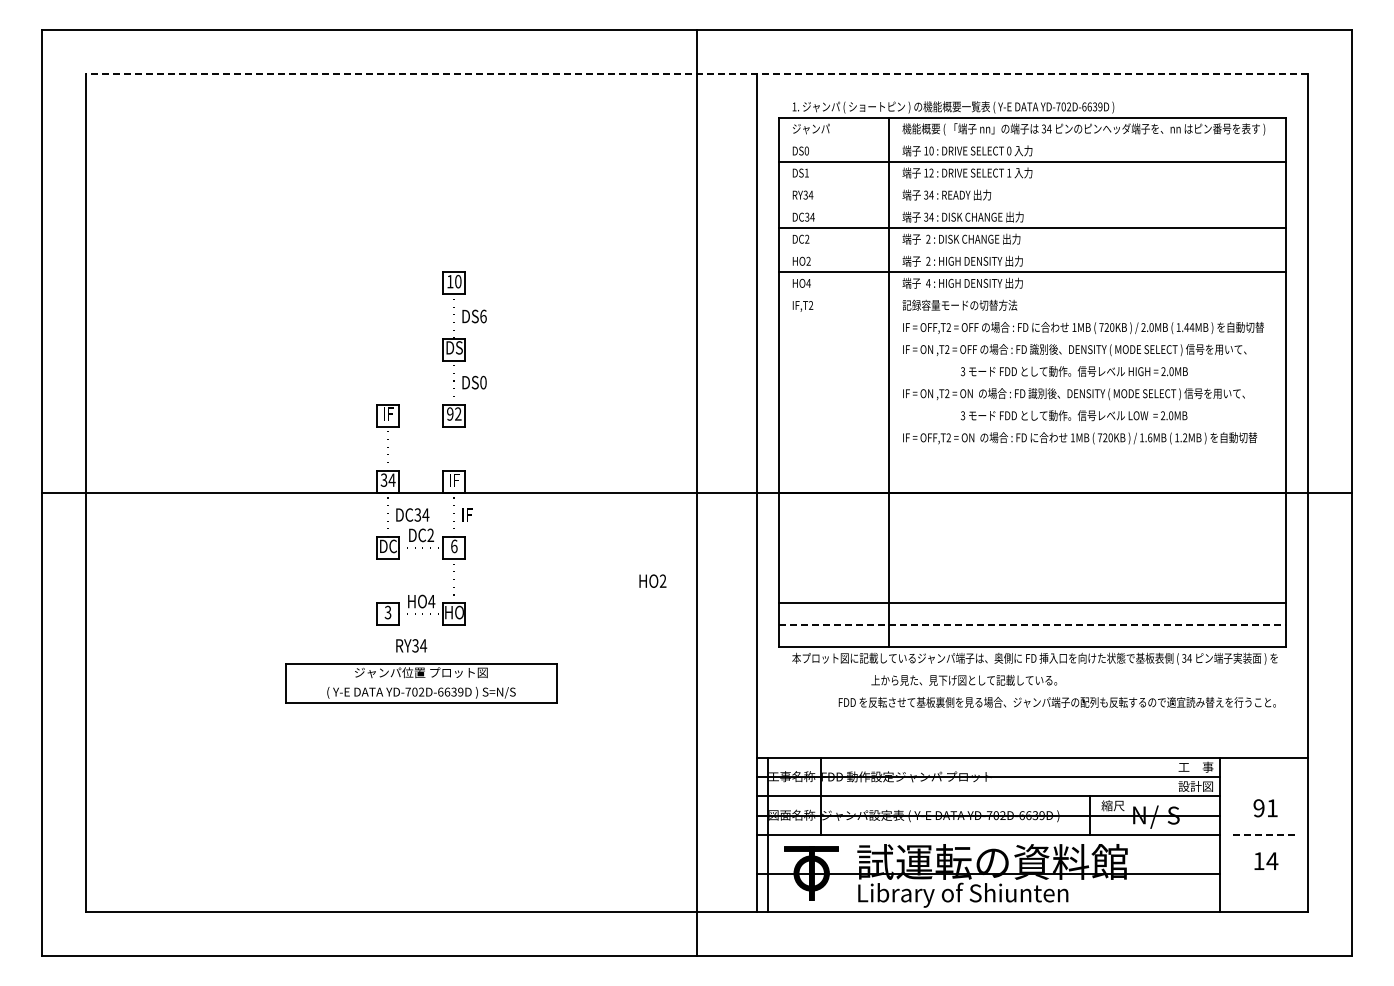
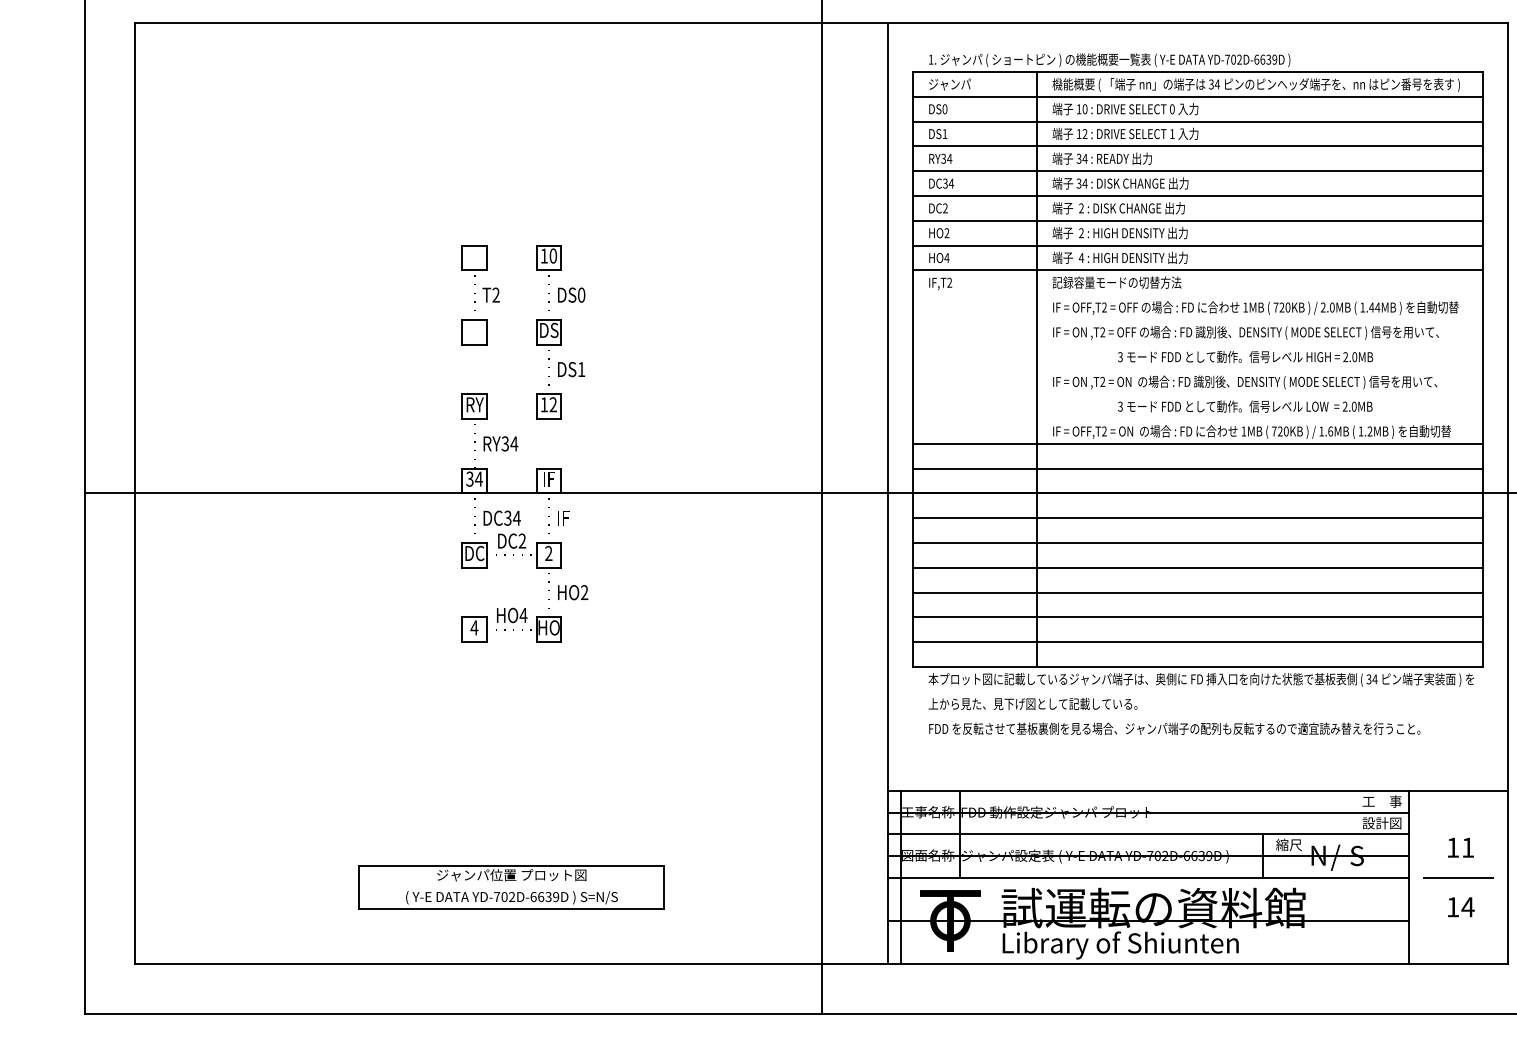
line: (696, 73) -> (820, 22), dashed -> solid
line: (1032, 140) -> (1198, 97), added
line: (1032, 184) -> (1198, 146), added
line: (1032, 206) -> (1198, 171), added
line: (1032, 250) -> (1198, 221), added
line: (1032, 294) -> (1198, 270), added
part: (393, 316) -> (480, 295), added
text: (483, 316) -> (581, 295), DS6 -> DS0
text: (483, 382) -> (581, 369), DS0 -> DS1
text: (388, 413) -> (474, 404), IF -> RY
text: (450, 413) -> (544, 404), 92 -> 12
line: (1032, 448) -> (1198, 443), added
line: (1032, 470) -> (1198, 468), added
line: (1032, 515) -> (1198, 518), added
line: (1032, 537) -> (1198, 543), added
text: (454, 546) -> (549, 553), 6 -> 2
line: (1032, 559) -> (1198, 568), added
text: (652, 580) -> (572, 591), moved
line: (1032, 581) -> (1198, 592), added
text: (387, 612) -> (473, 627), 3 -> 4
line: (1032, 625) -> (1198, 642), dashed -> solid
text: (411, 645) -> (500, 443), moved
text: (964, 679) -> (1033, 703), moved
part: (421, 683) -> (511, 887), moved
text: (1056, 702) -> (1173, 728), moved
text: (1258, 808) -> (1452, 847), 91 -> 11
line: (1263, 834) -> (1458, 877), dashed -> solid

